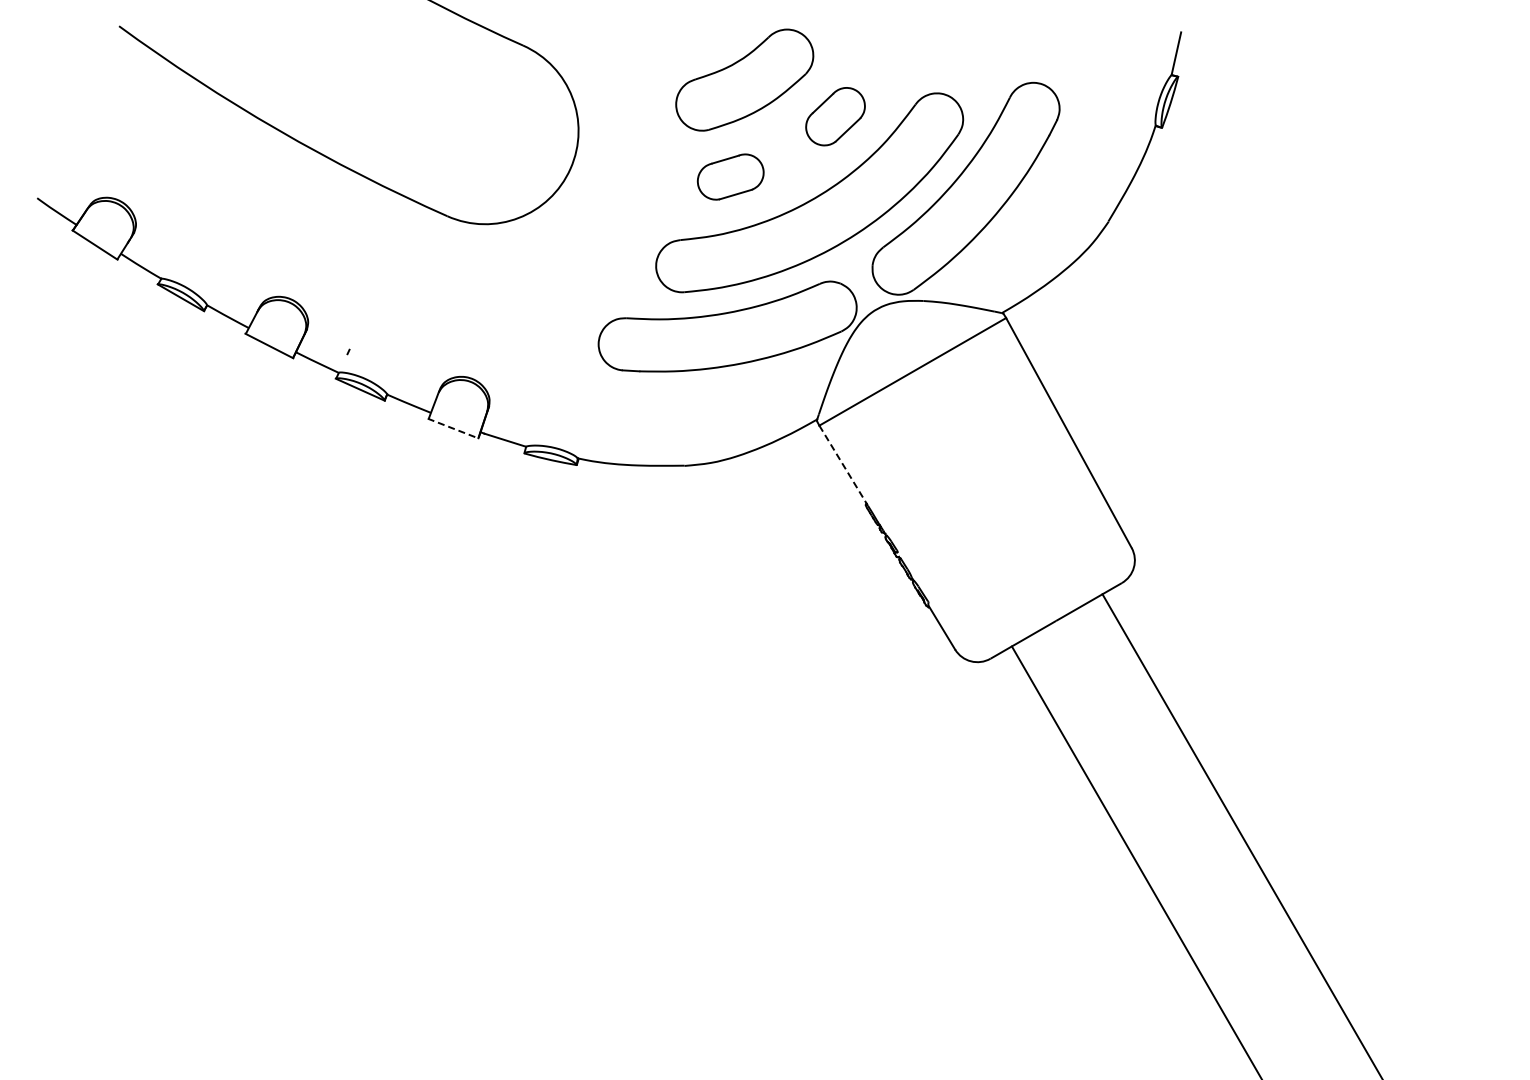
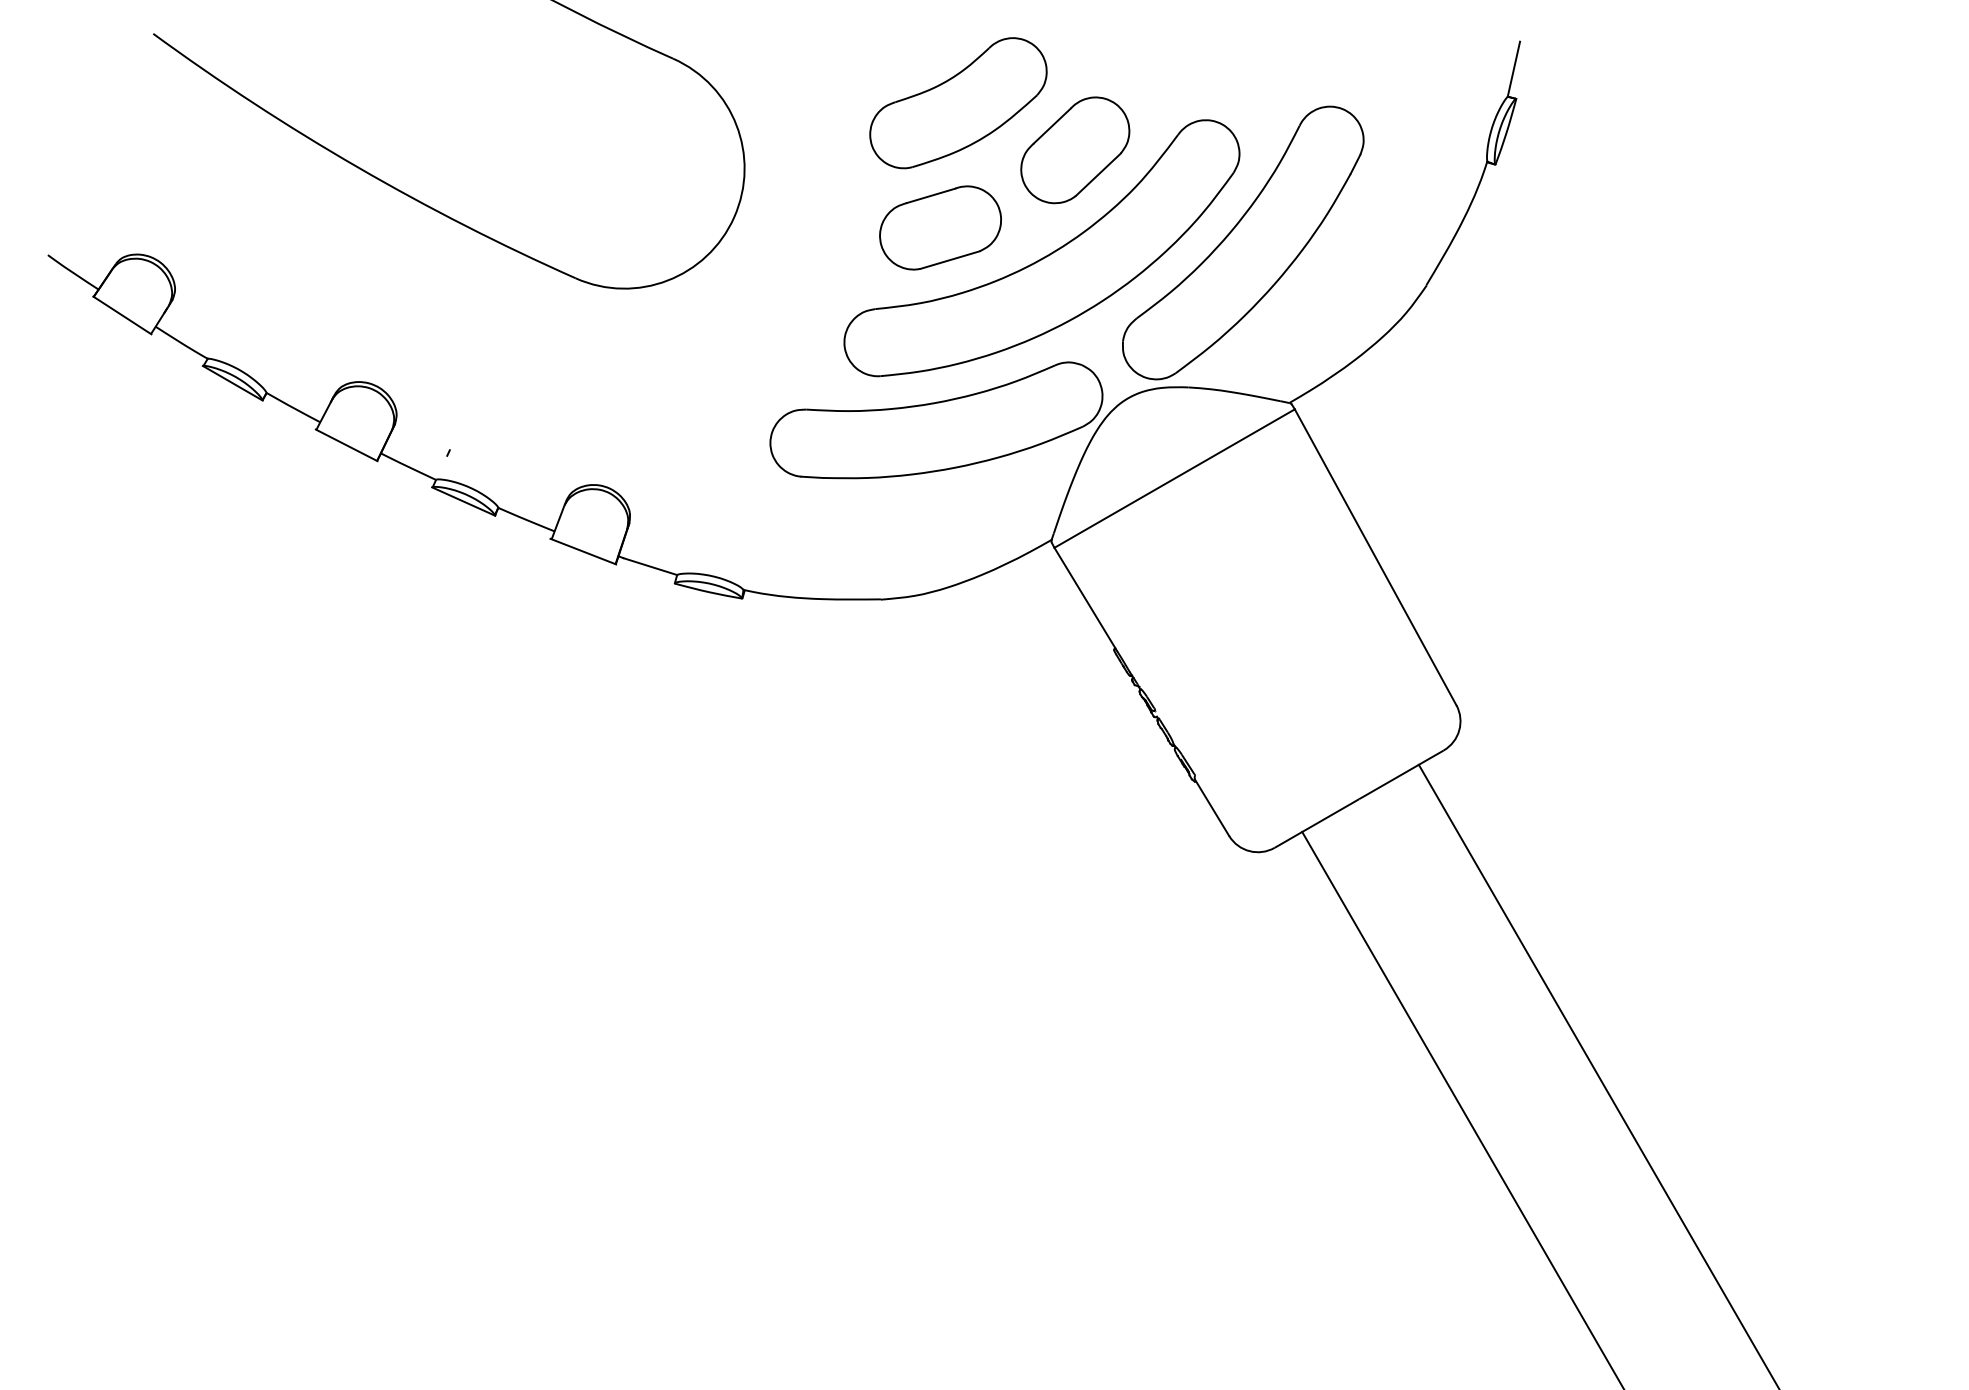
part: (835, 116) -> (1075, 149), size x1.43
part: (730, 176) -> (940, 227), size x1.43
line: (453, 428) -> (583, 551), dashed -> solid
line: (843, 465) -> (1085, 599), dashed -> solid

